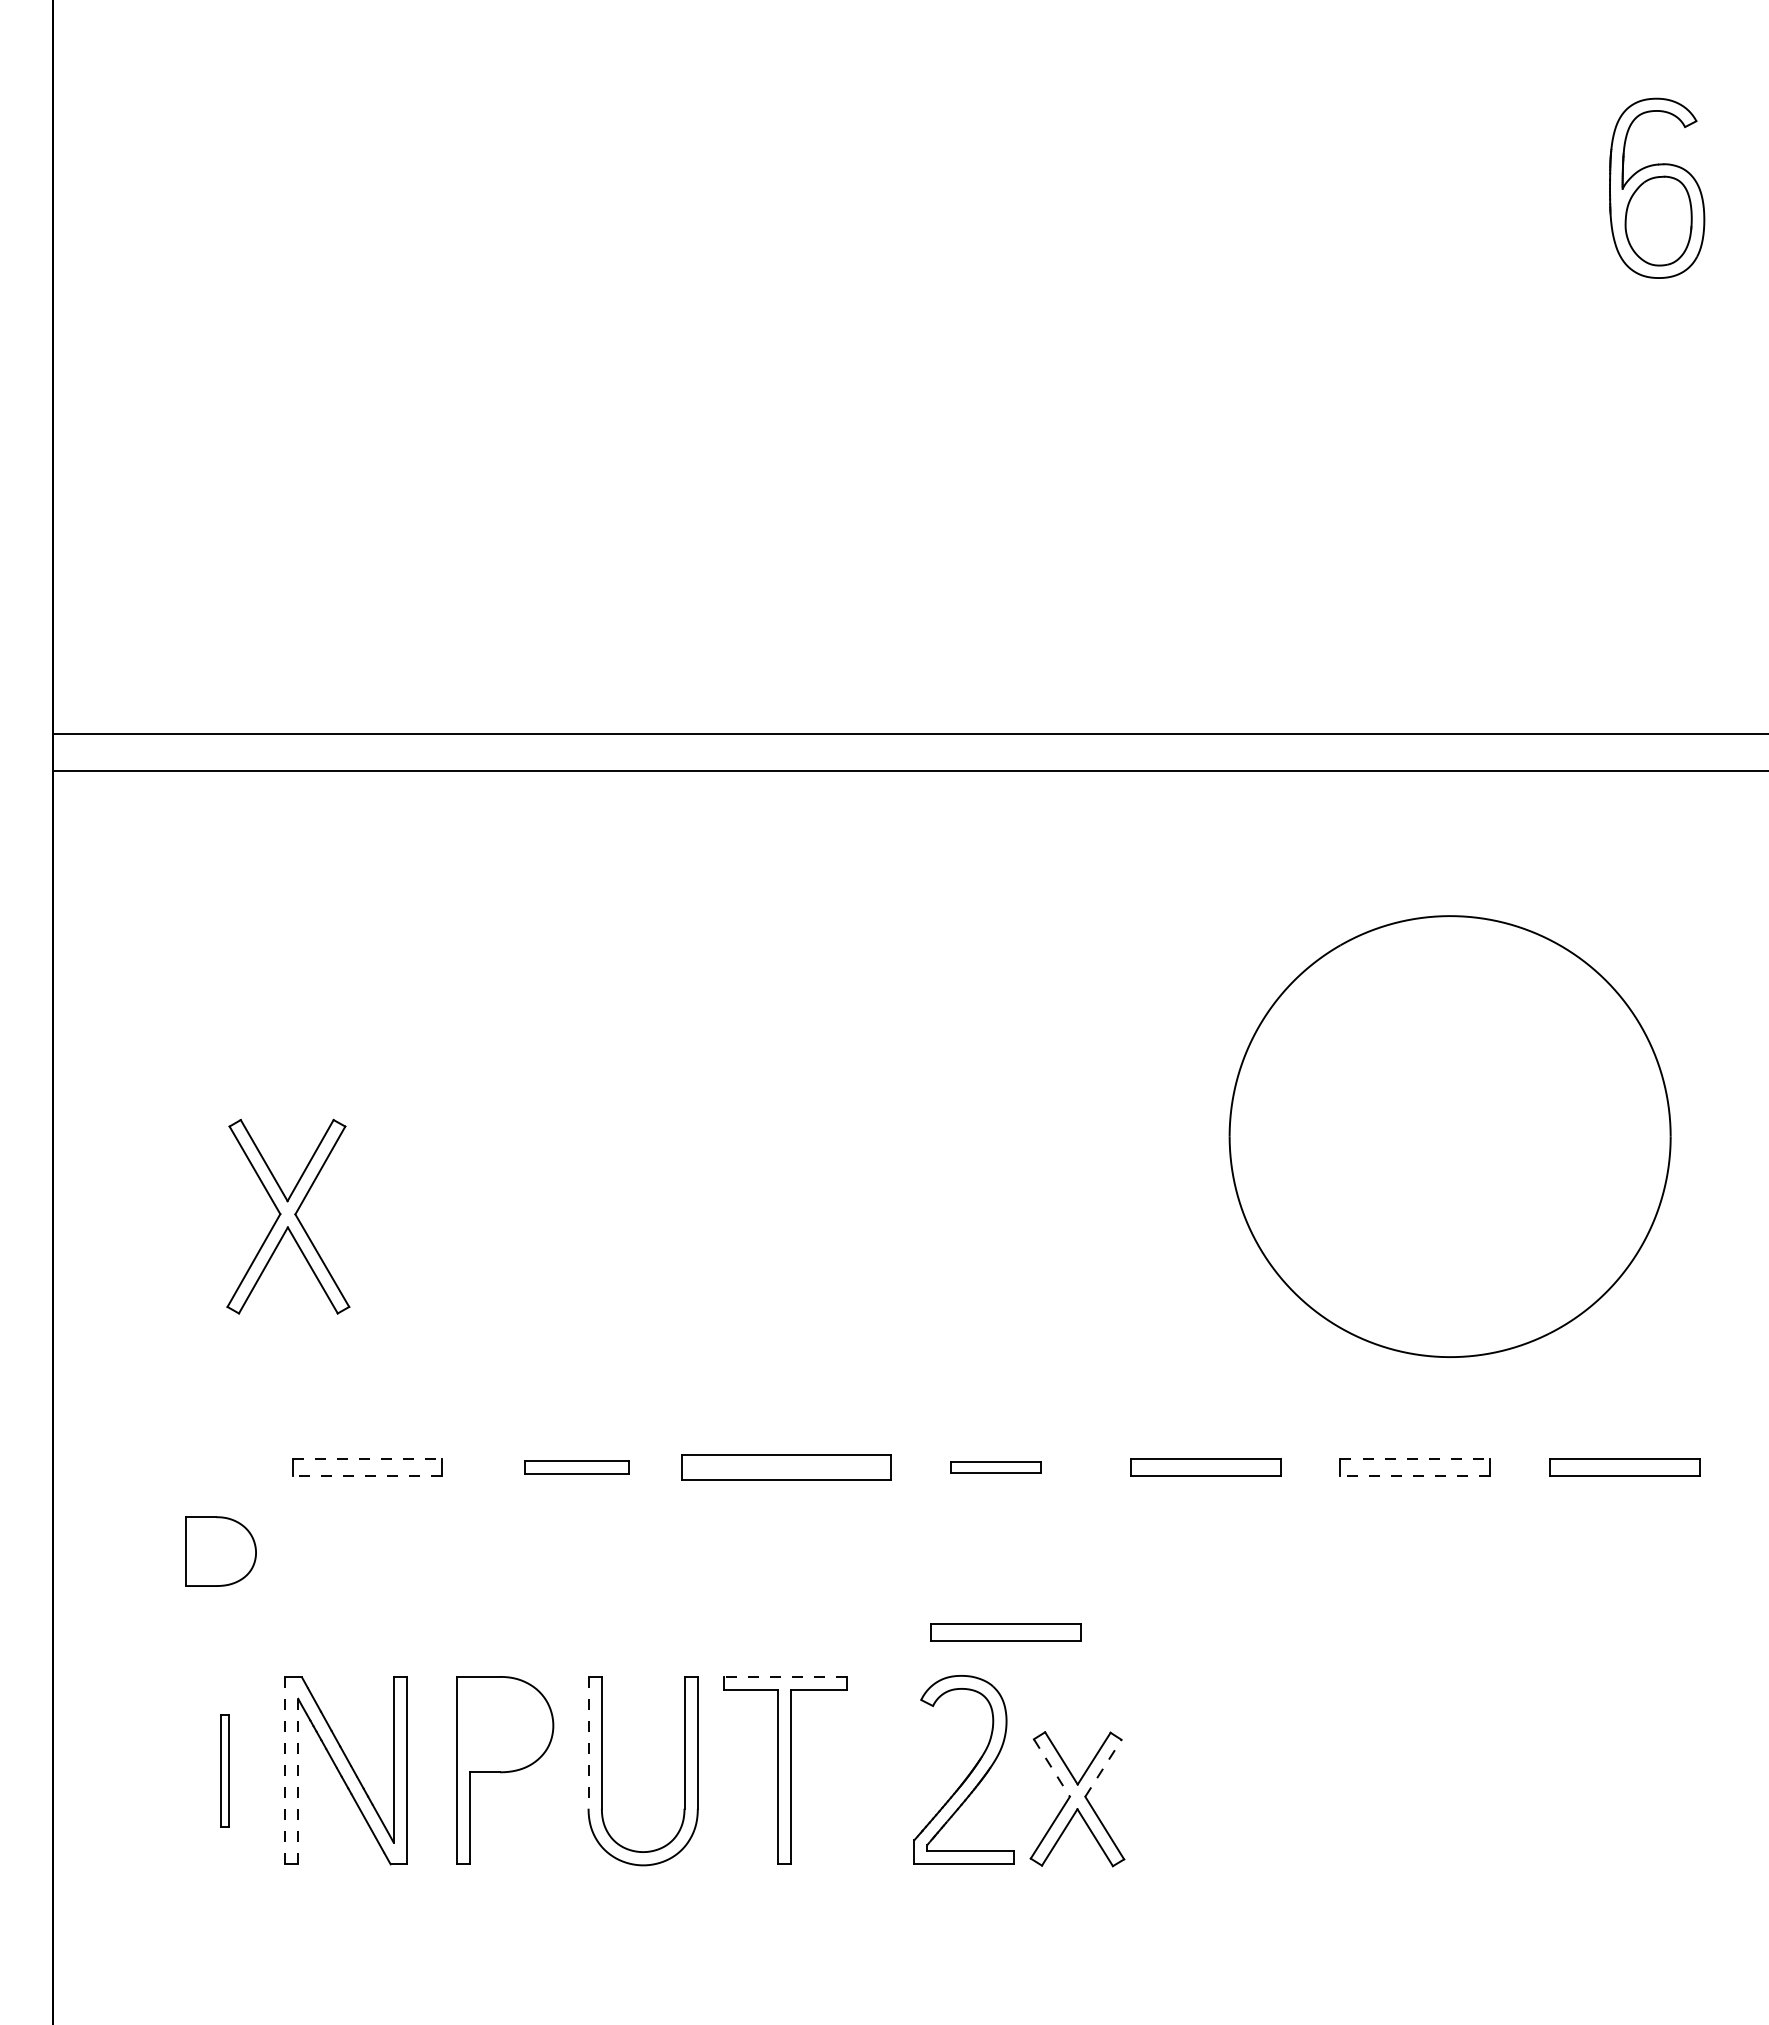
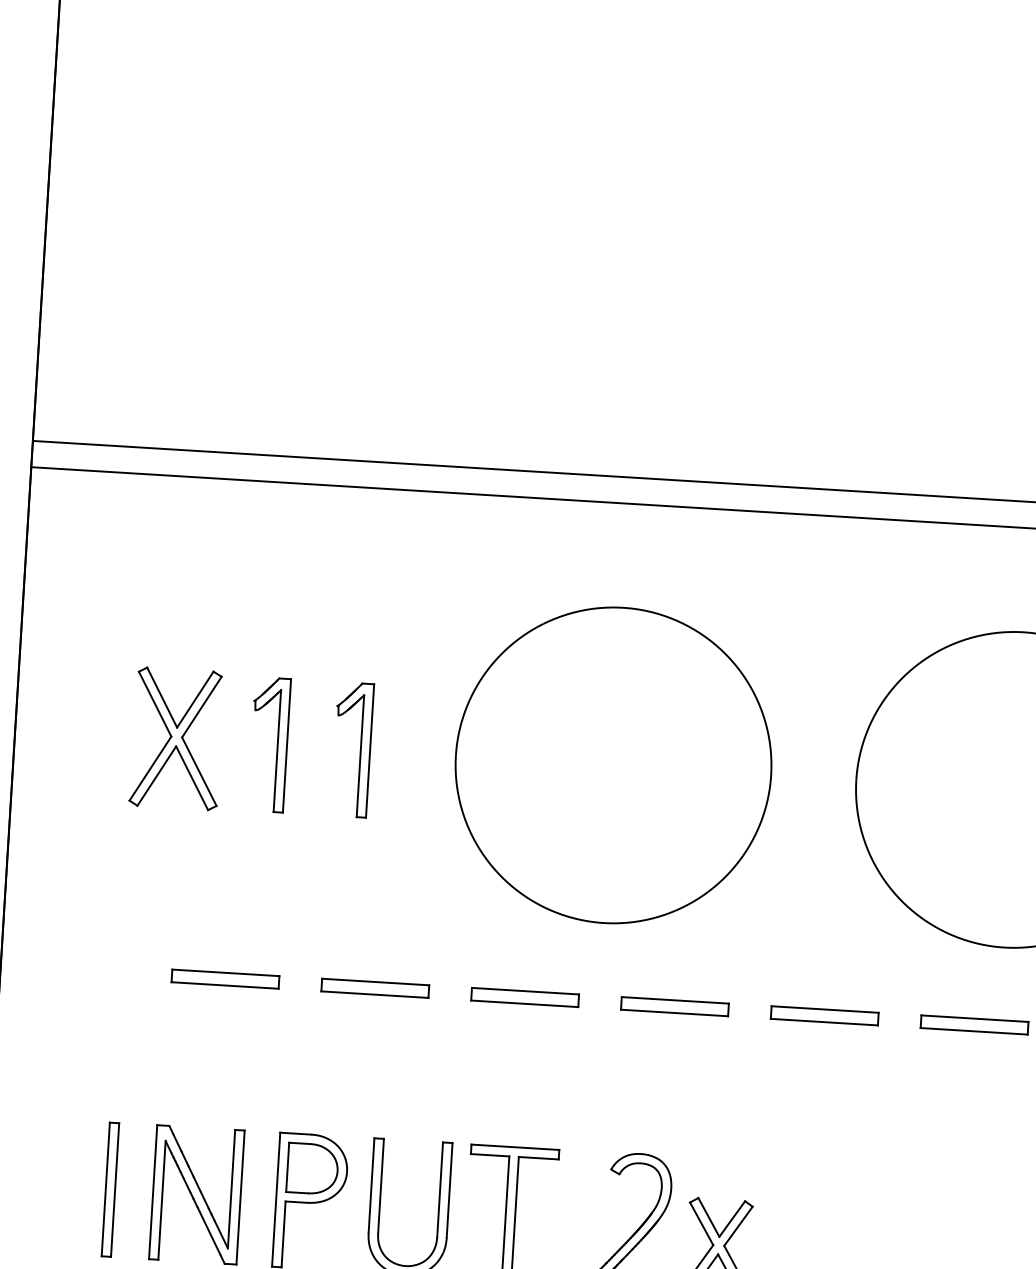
part: (419, 1136) -> (277, 744), added
part: (889, 1136) -> (613, 765), added
part: (536, 1137) -> (360, 750), added
part: (288, 1216) -> (177, 738), moved
line: (367, 1458) -> (225, 972), dashed -> solid
line: (1415, 1458) -> (975, 1018), dashed -> solid
part: (576, 1467) -> (374, 988), size x1.43
part: (786, 1467) -> (525, 997), size x0.71
part: (995, 1467) -> (674, 1006), size x1.67
line: (367, 1476) -> (225, 985), dashed -> solid
line: (1415, 1476) -> (974, 1031), dashed -> solid
part: (220, 1551) -> (312, 1168), moved
part: (1005, 1632) -> (674, 1124), removed
line: (785, 1677) -> (515, 1147), dashed -> solid
line: (588, 1743) -> (371, 1186), dashed -> solid
line: (1051, 1768) -> (701, 1224), dashed -> solid
line: (1103, 1768) -> (738, 1226), dashed -> solid
part: (225, 1770) -> (110, 1189), size x1.67
line: (284, 1770) -> (152, 1192), dashed -> solid
line: (297, 1780) -> (161, 1199), dashed -> solid

